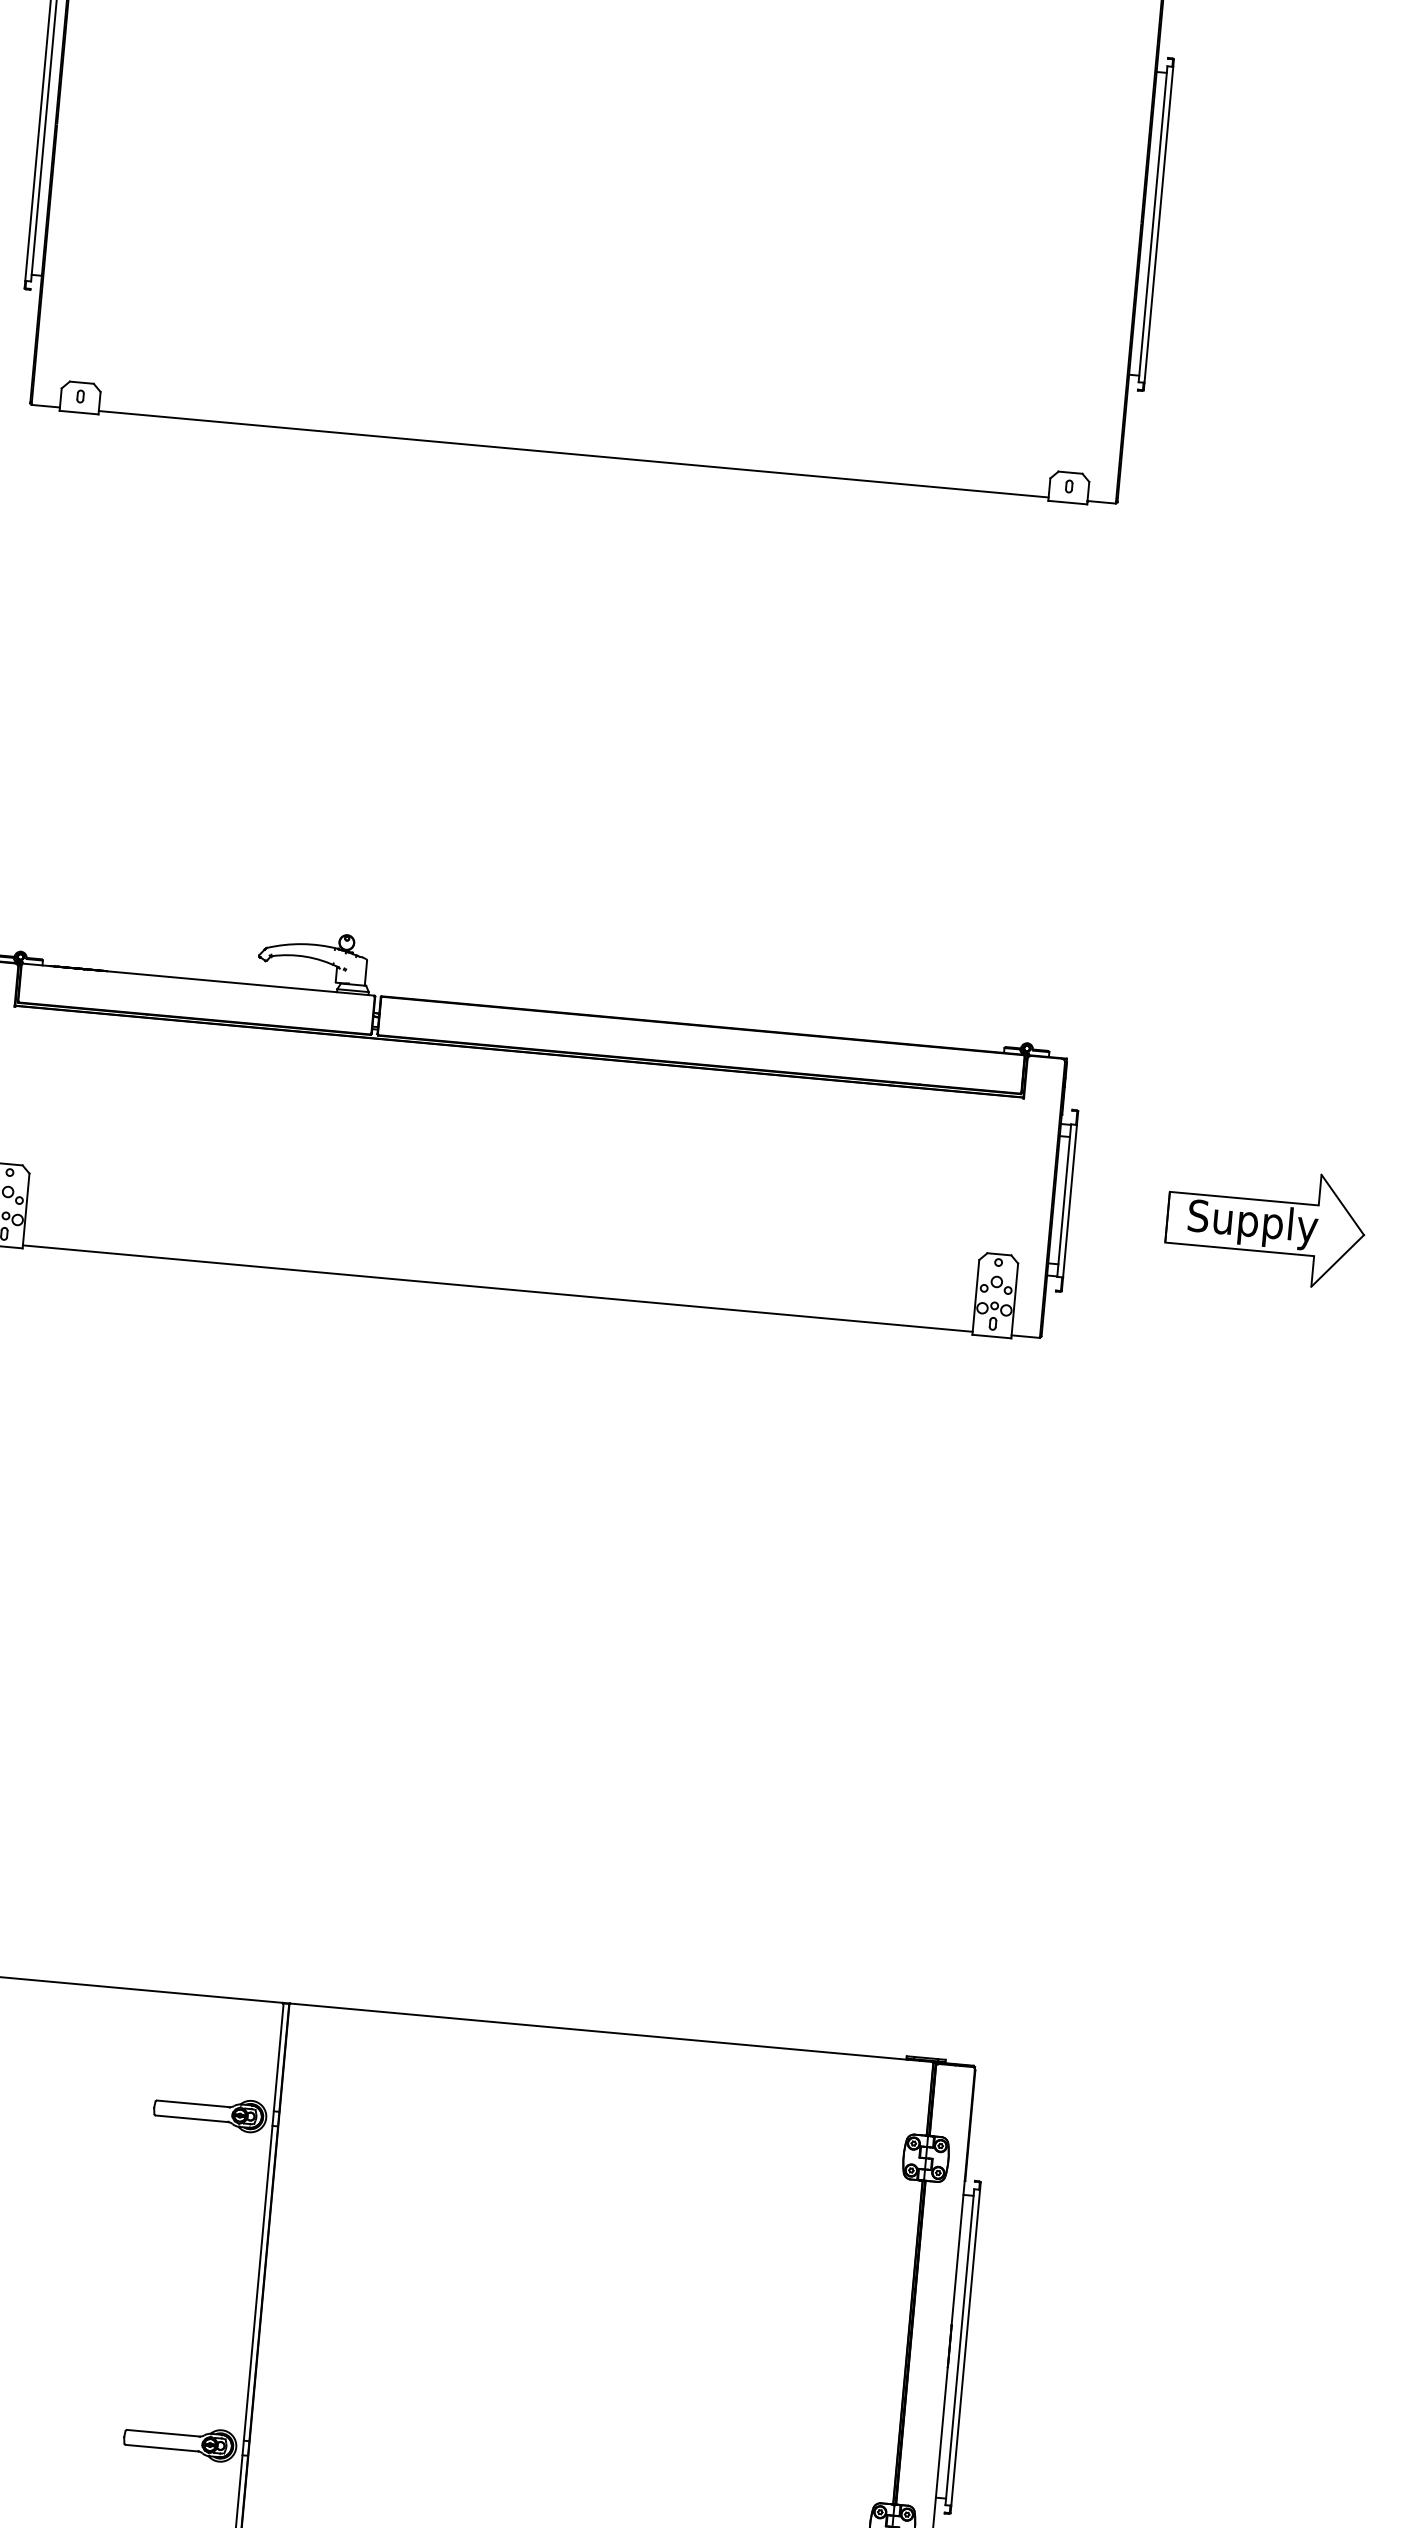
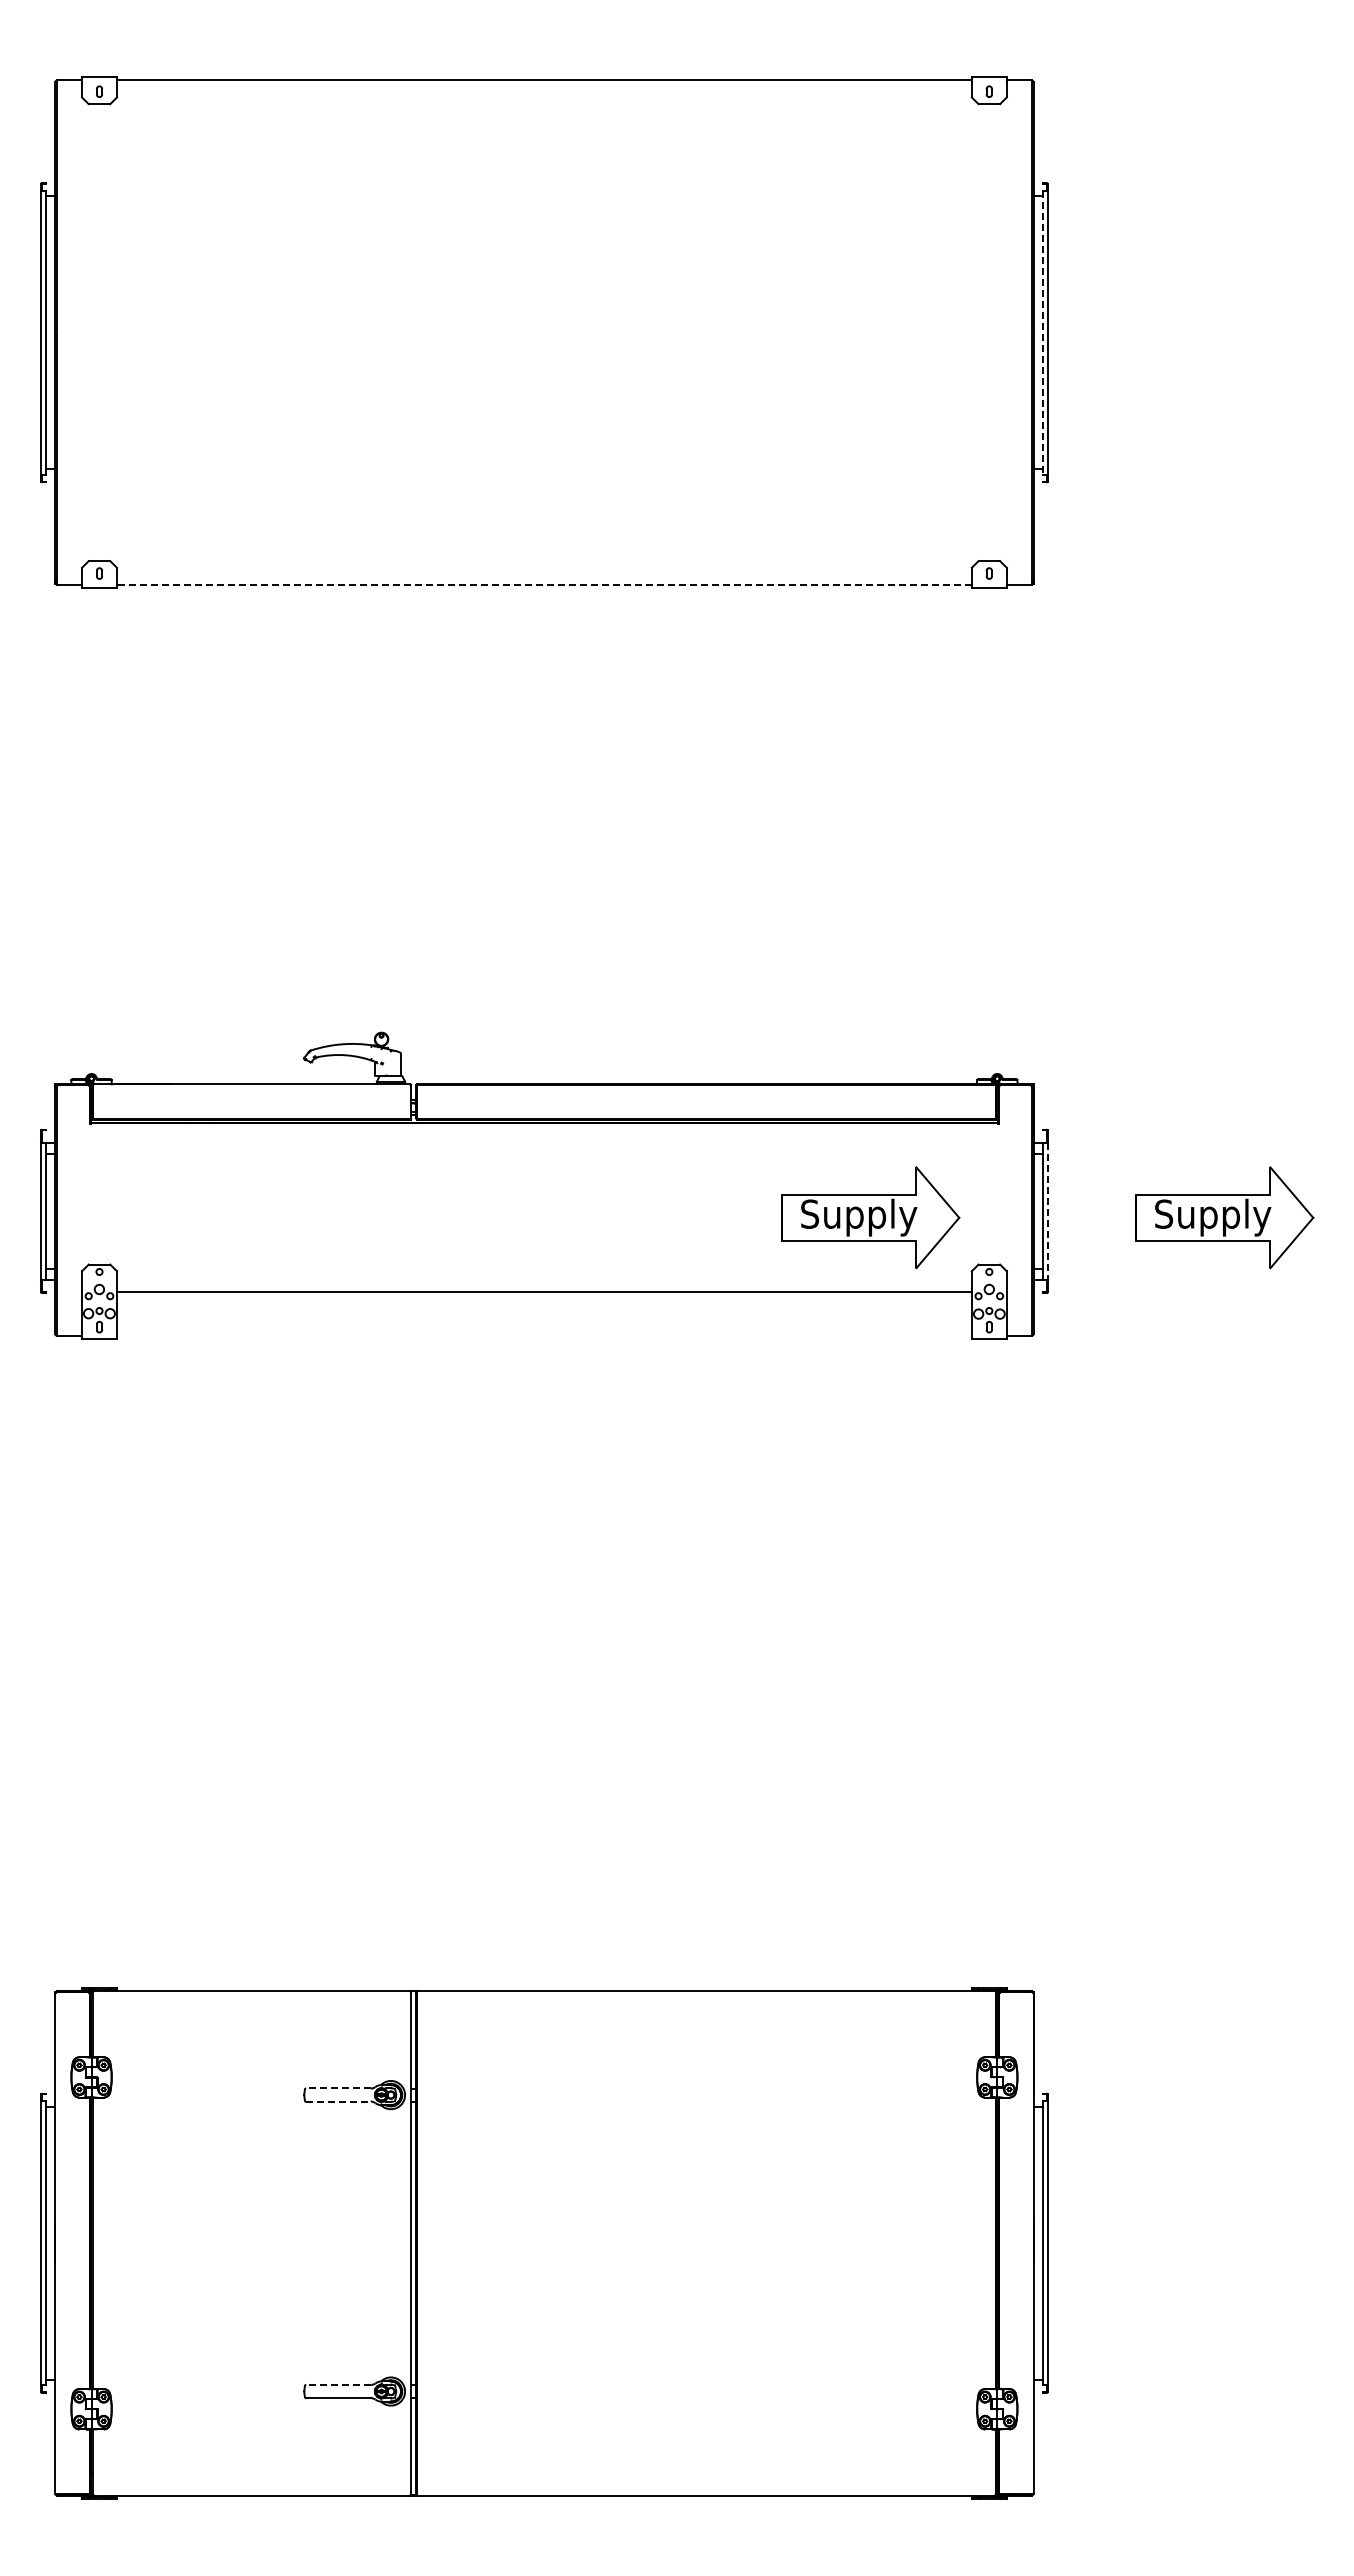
line: (1152, 225) -> (1042, 333), solid -> dashed
line: (572, 454) -> (543, 585), solid -> dashed
part: (872, 1189) -> (870, 1217), added
line: (1070, 1201) -> (1048, 1211), solid -> dashed
line: (497, 1288) -> (544, 1291), moved
line: (192, 2103) -> (338, 2088), solid -> dashed
line: (191, 2118) -> (338, 2101), solid -> dashed
line: (162, 2432) -> (338, 2384), solid -> dashed

